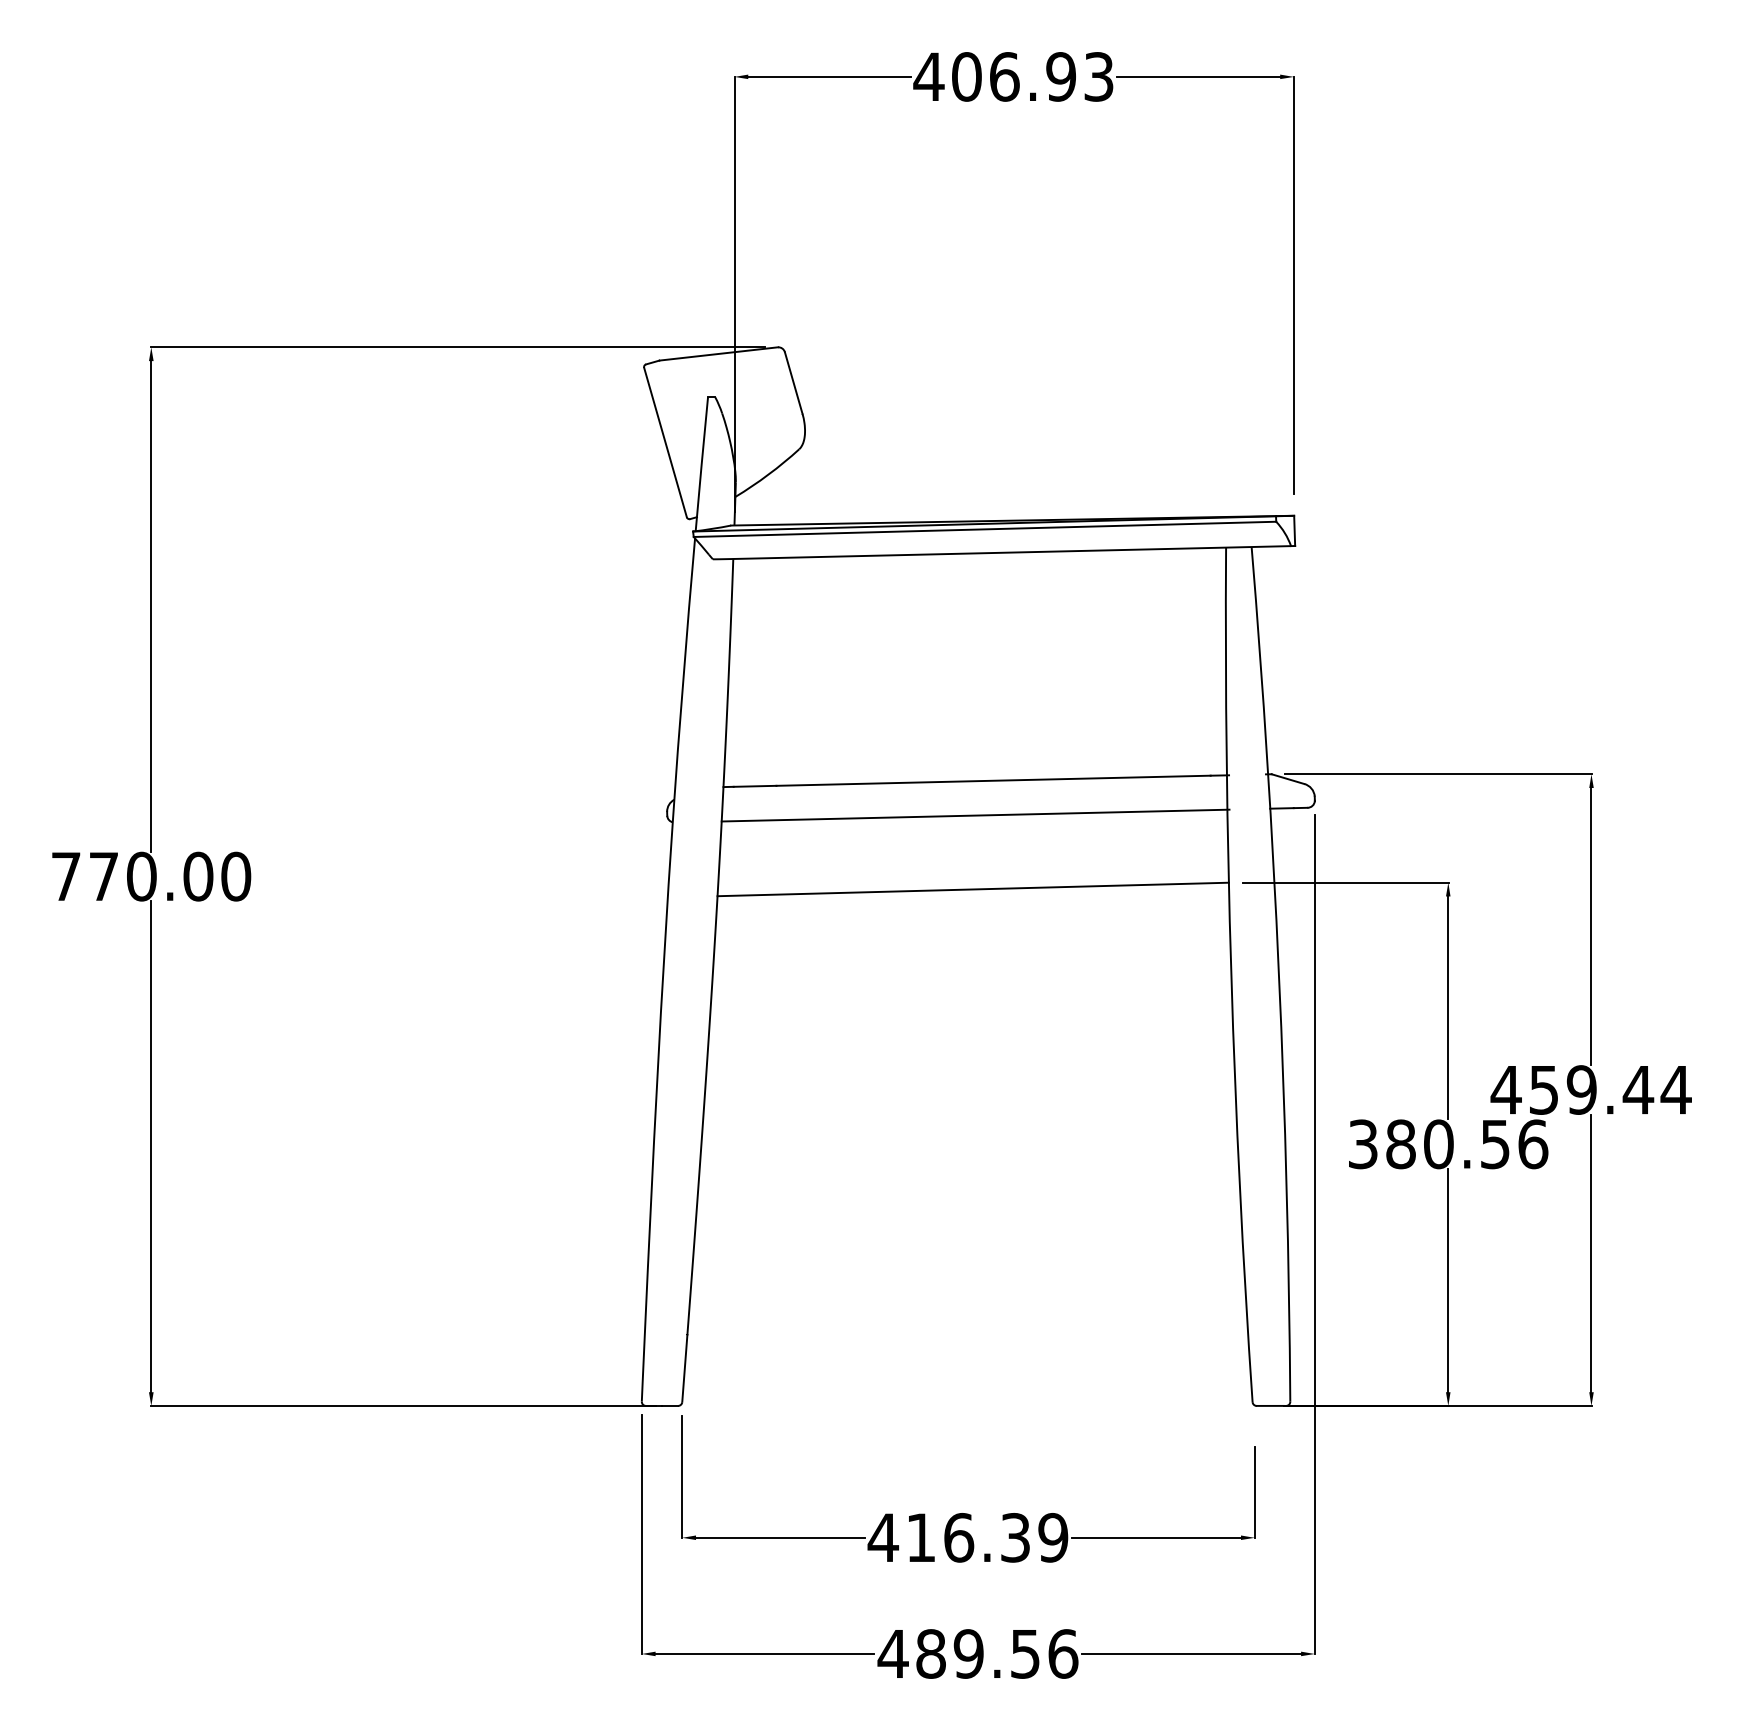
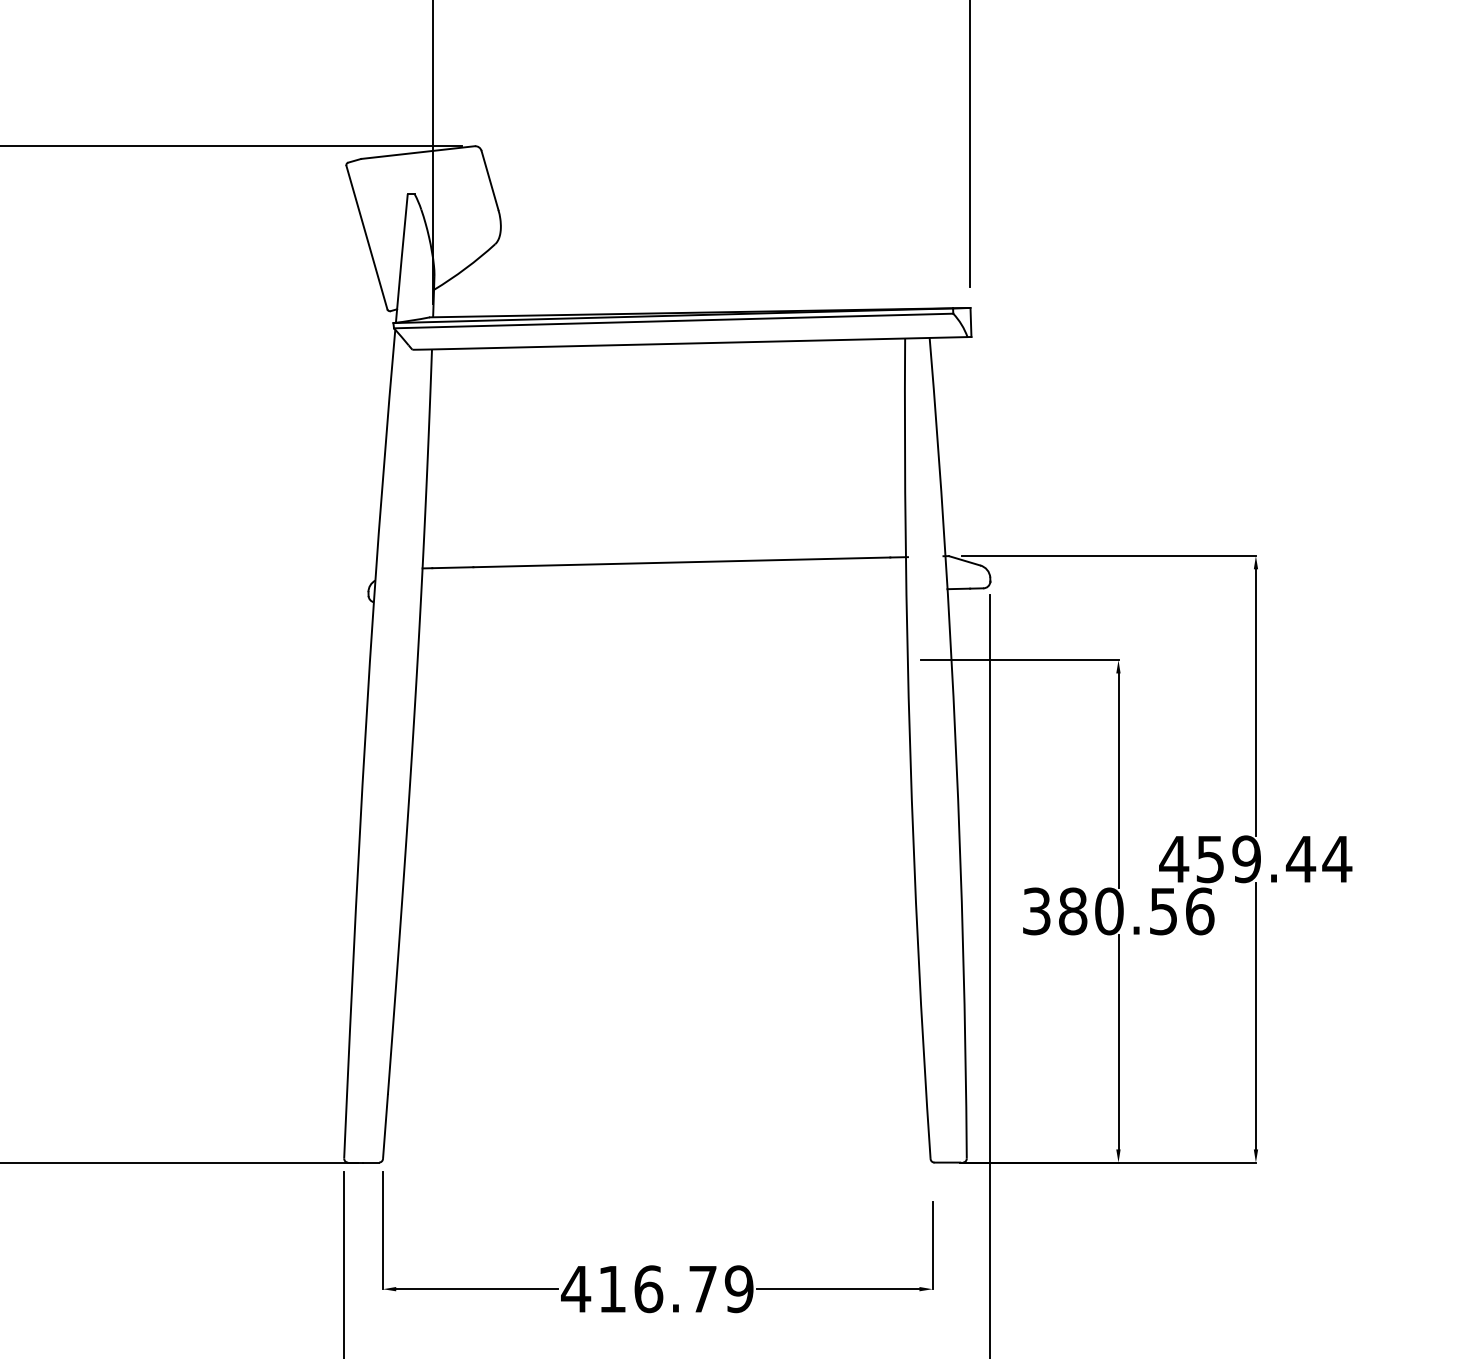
line: (975, 815) -> (664, 595), removed
line: (972, 889) -> (661, 666), removed
text: (1015, 1537) -> (702, 1288), 416.39 -> 416.79

